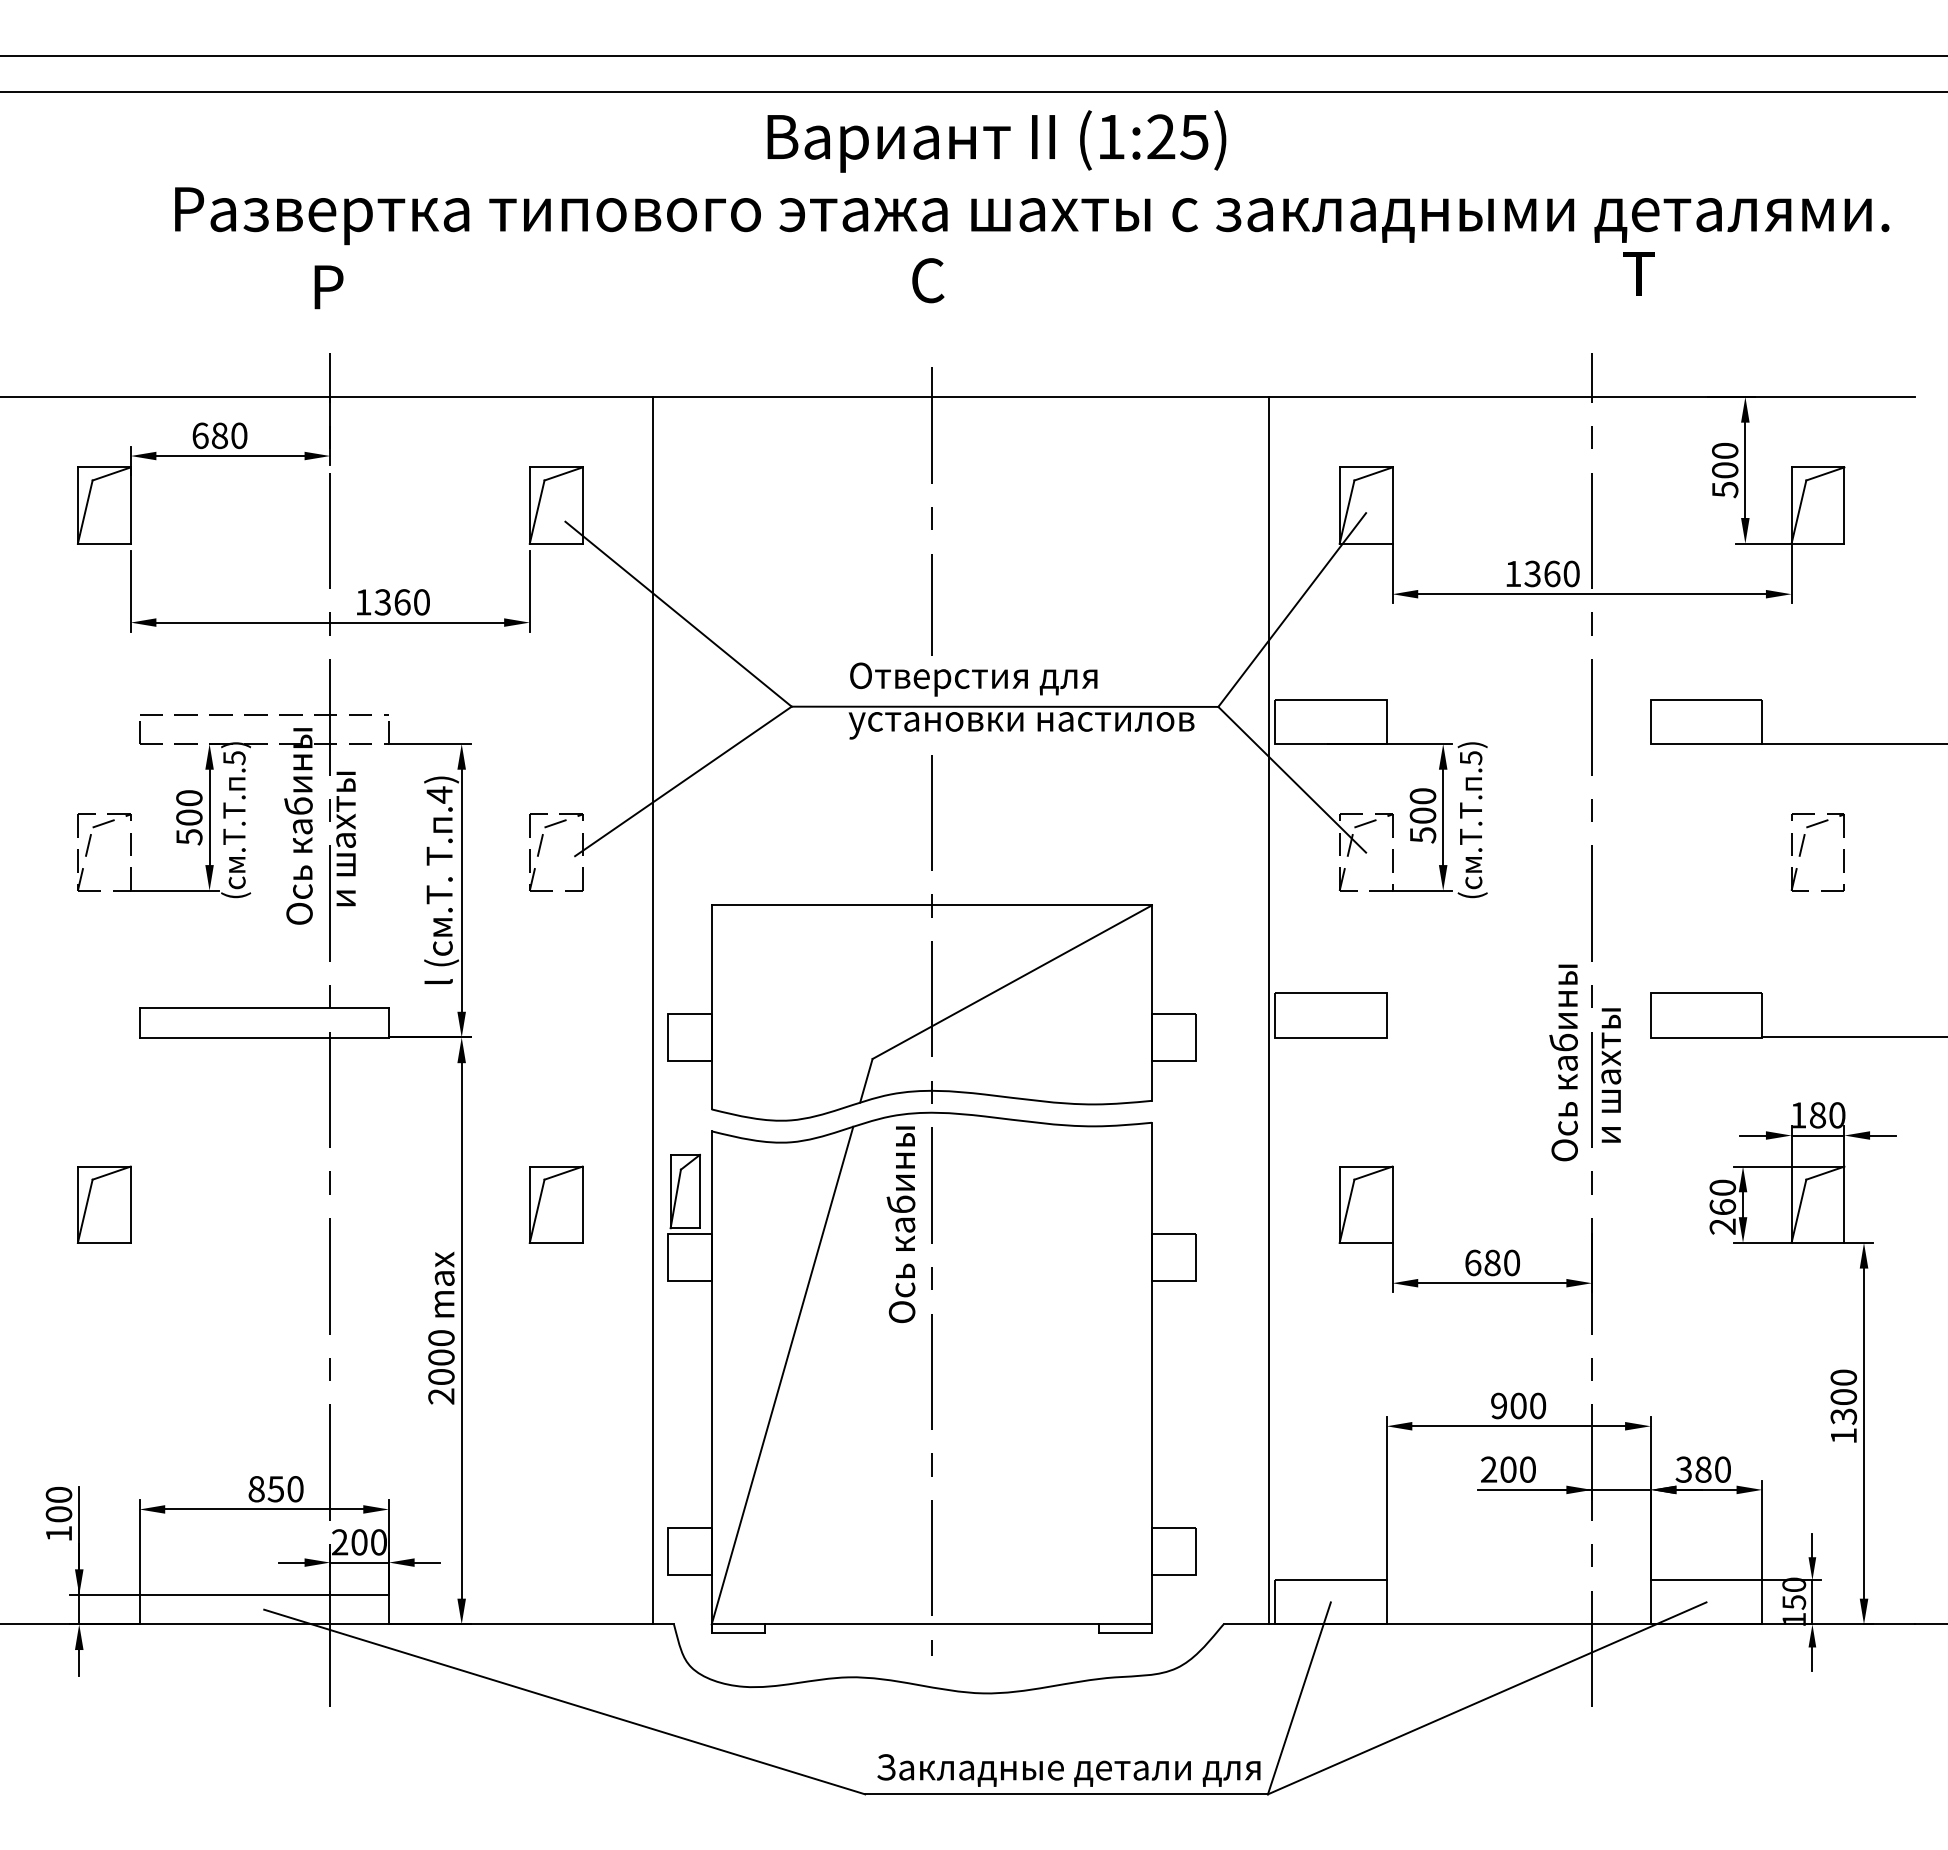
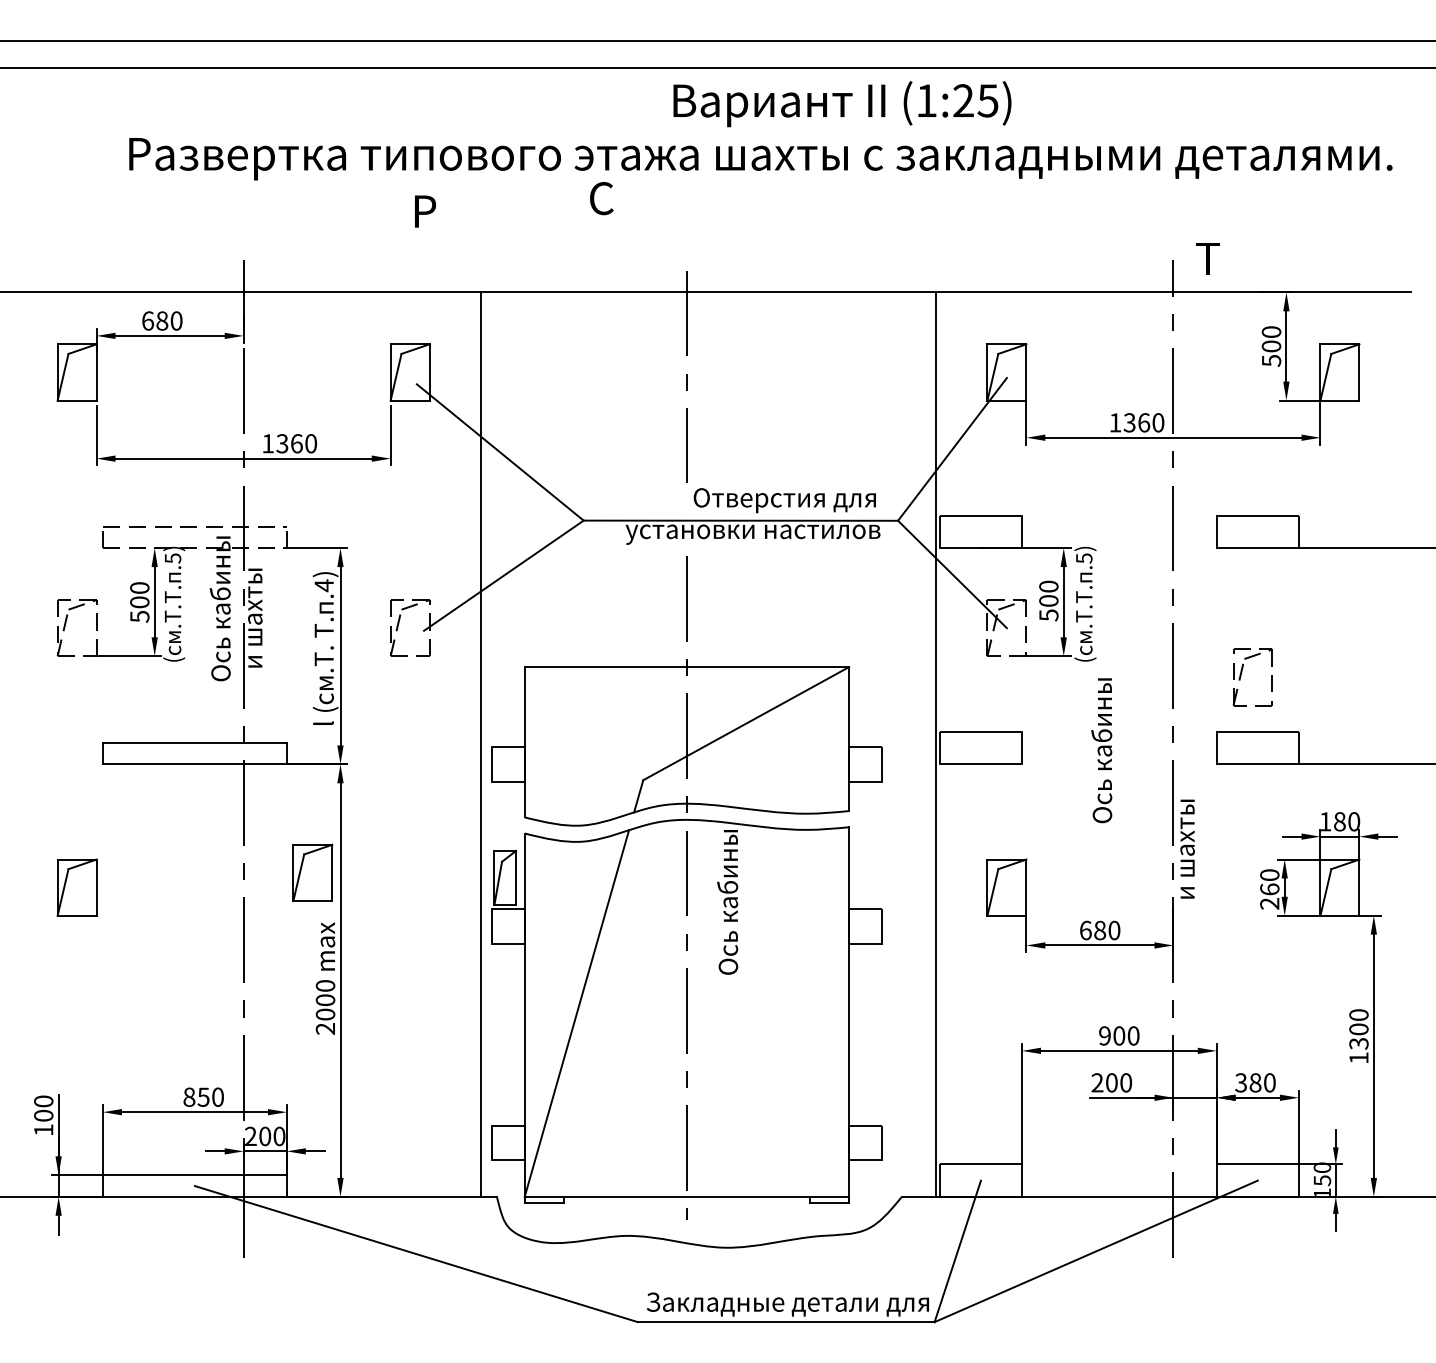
text: (996, 141) -> (842, 104), moved
text: (1638, 273) -> (1207, 258), moved
text: (928, 280) -> (601, 198), moved
text: (328, 287) -> (425, 211), moved
text: (973, 679) -> (784, 500), moved
part: (1802, 849) -> (1241, 675), moved
text: (1563, 1062) -> (1101, 750), moved
text: (1611, 1075) -> (1187, 849), moved
part: (555, 1204) -> (312, 872), moved
text: (900, 1224) -> (727, 902), moved

